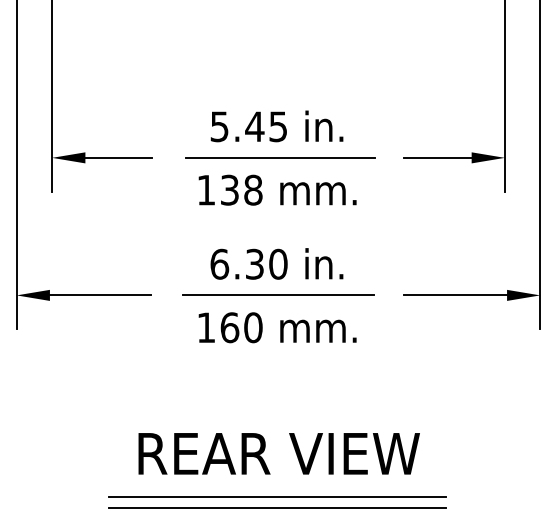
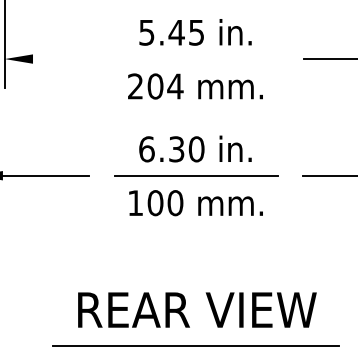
line: (118, 157) -> (61, 58), removed
line: (279, 157) -> (197, 58), removed
text: (230, 189) -> (156, 85), 138 -> 204
text: (229, 327) -> (155, 202), 160 -> 100

